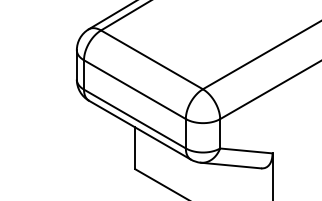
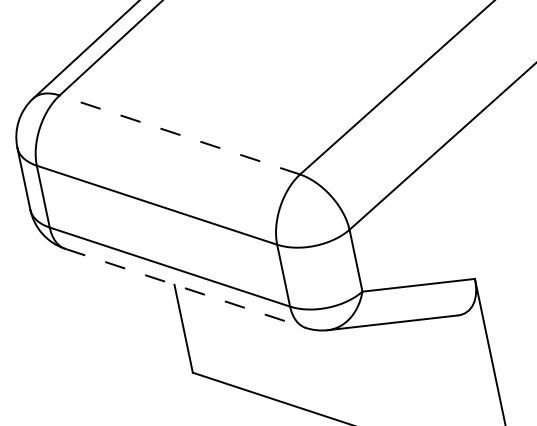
line: (152, 59) -> (180, 133), solid -> dashed
line: (139, 130) -> (184, 289), solid -> dashed

